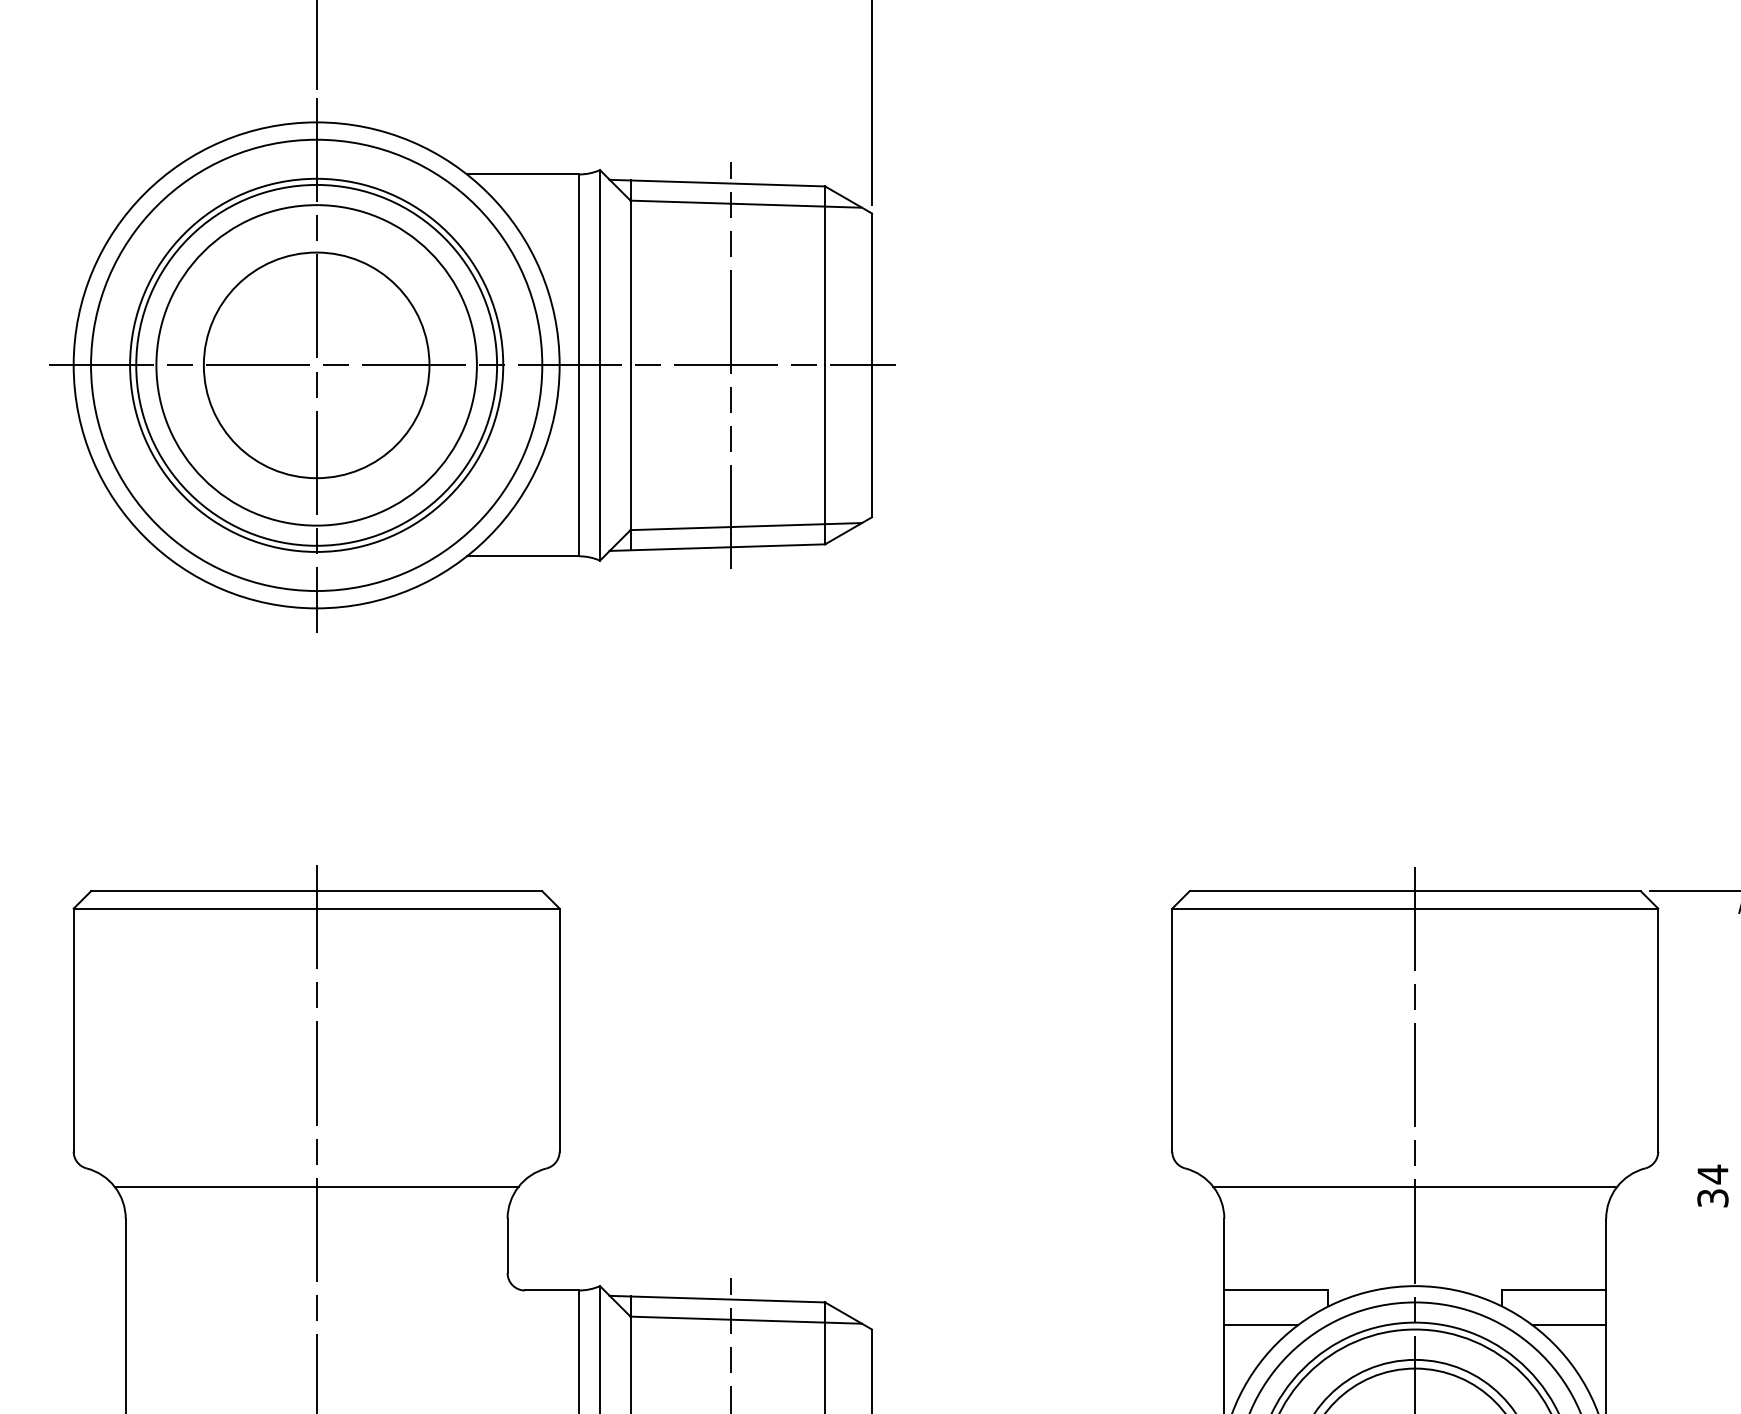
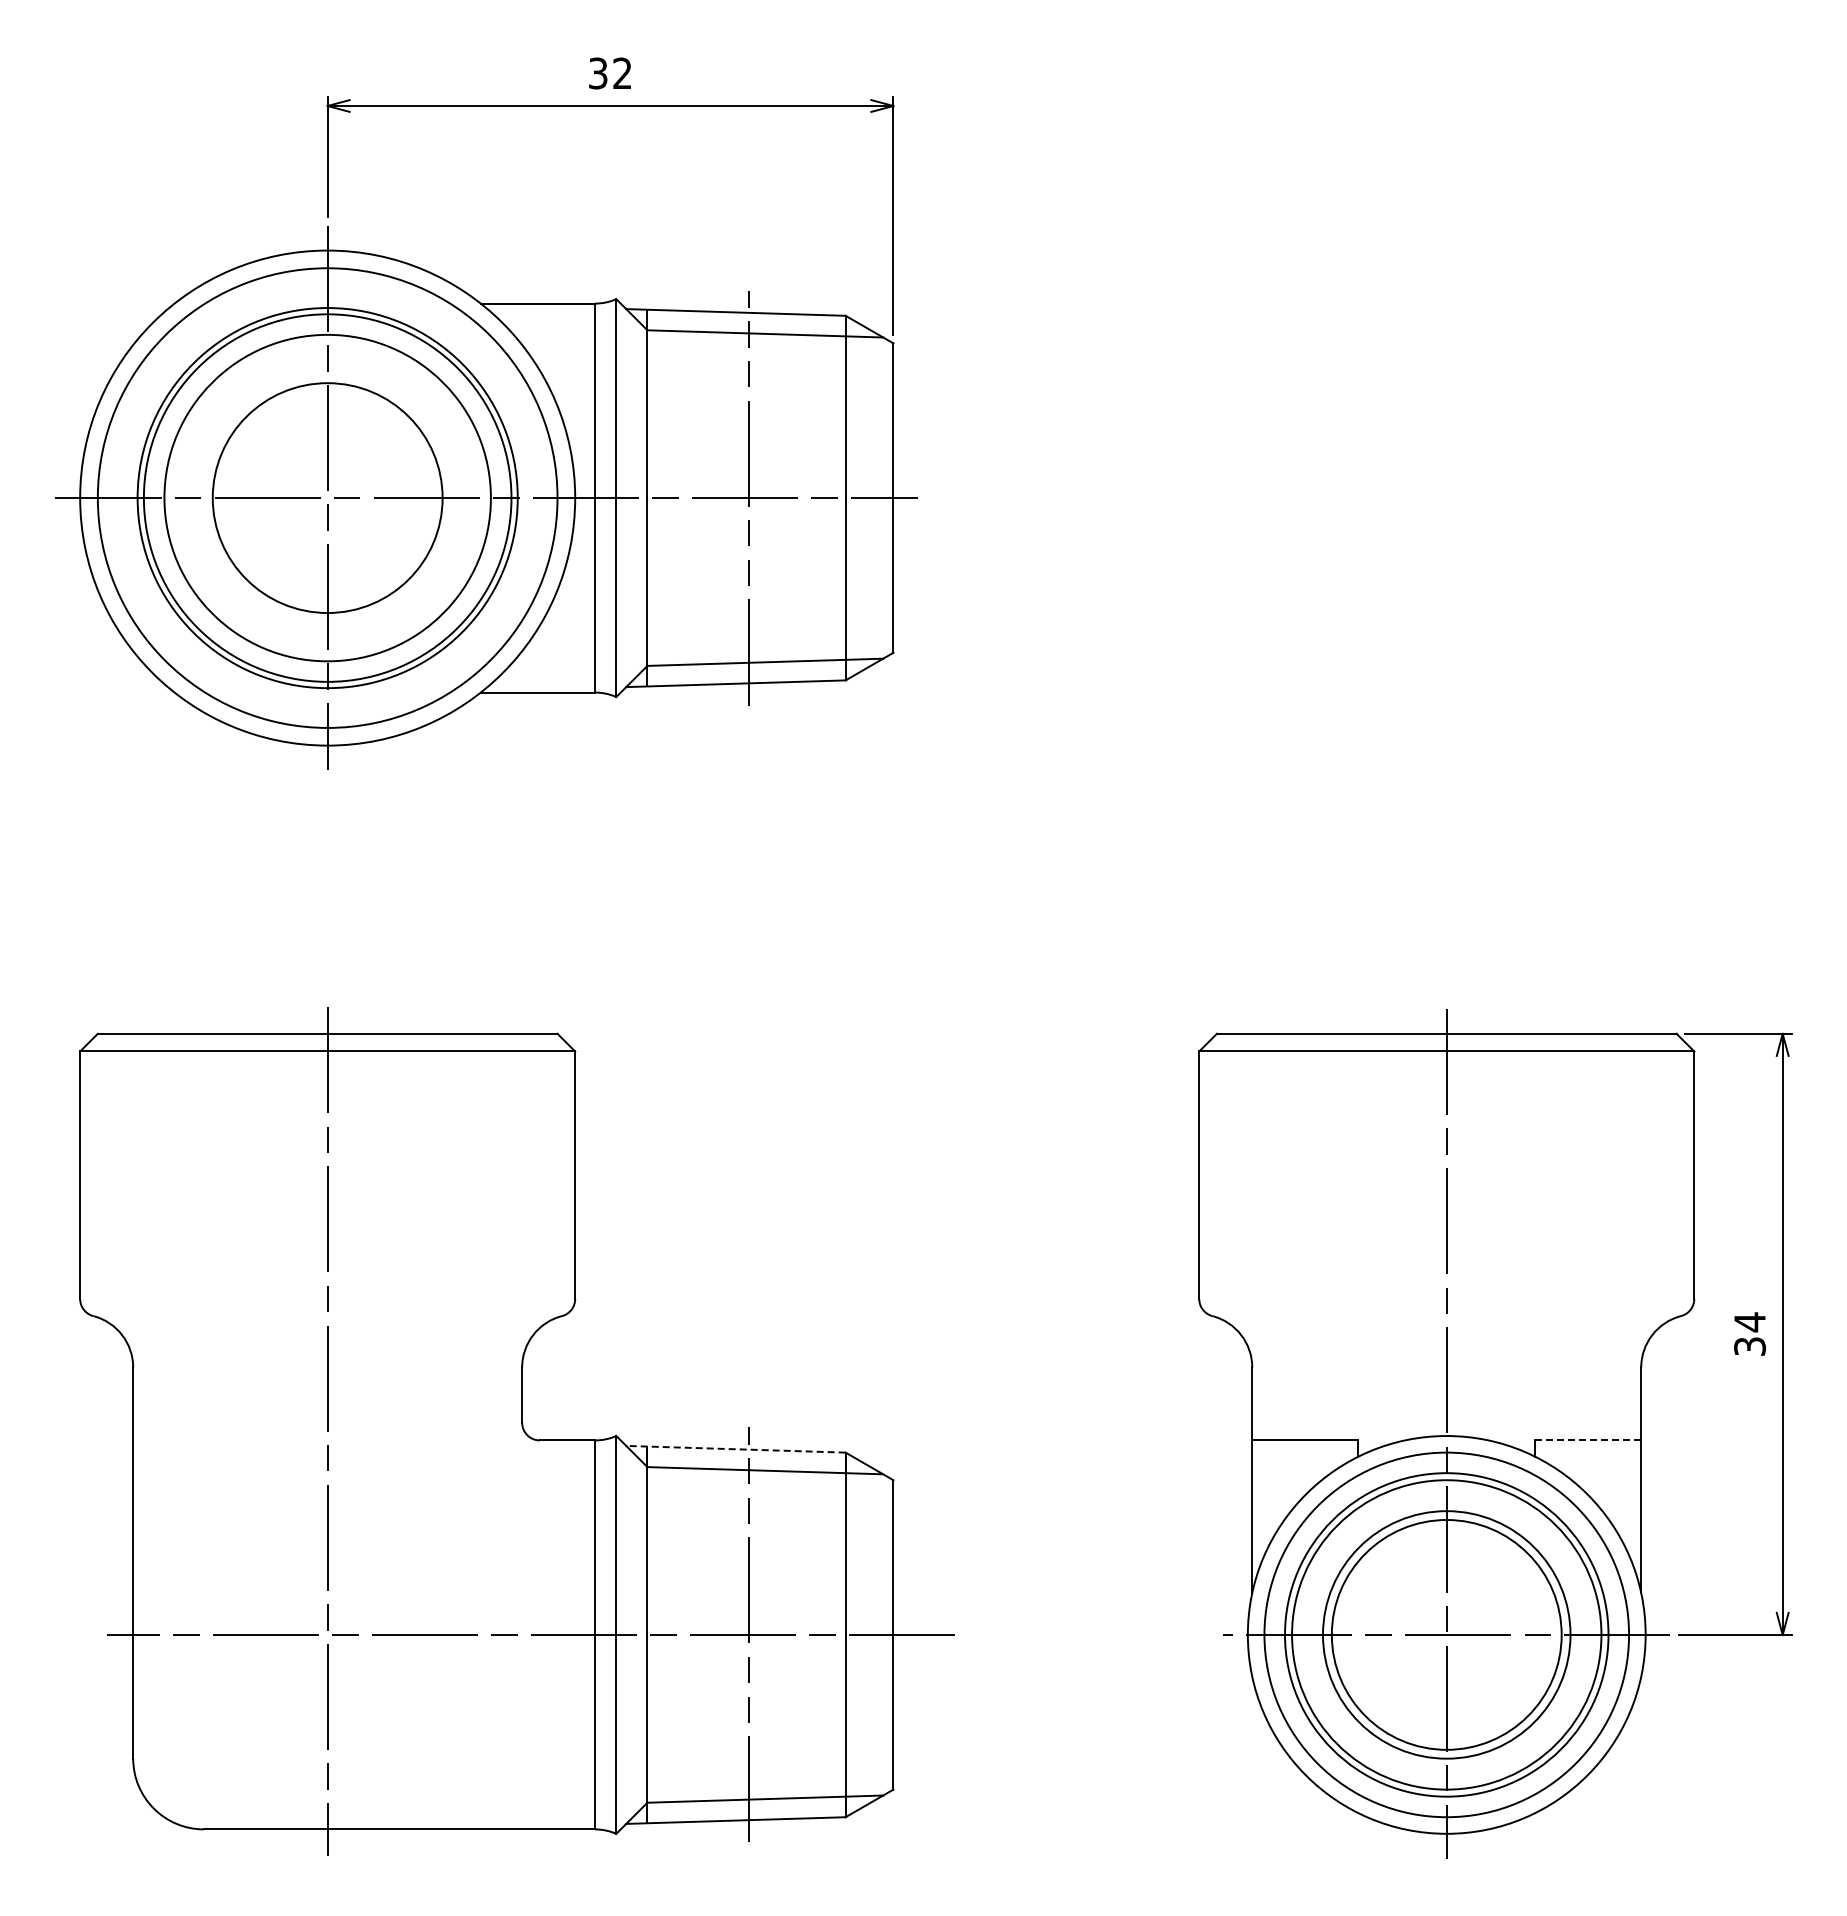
line: (316, 1186) -> (327, 1334), removed
line: (1415, 1186) -> (1446, 1334), removed
line: (1554, 1290) -> (1588, 1440), solid -> dashed
line: (717, 1299) -> (735, 1449), solid -> dashed
line: (1260, 1324) -> (1289, 1475), removed
line: (1569, 1324) -> (1603, 1475), removed

